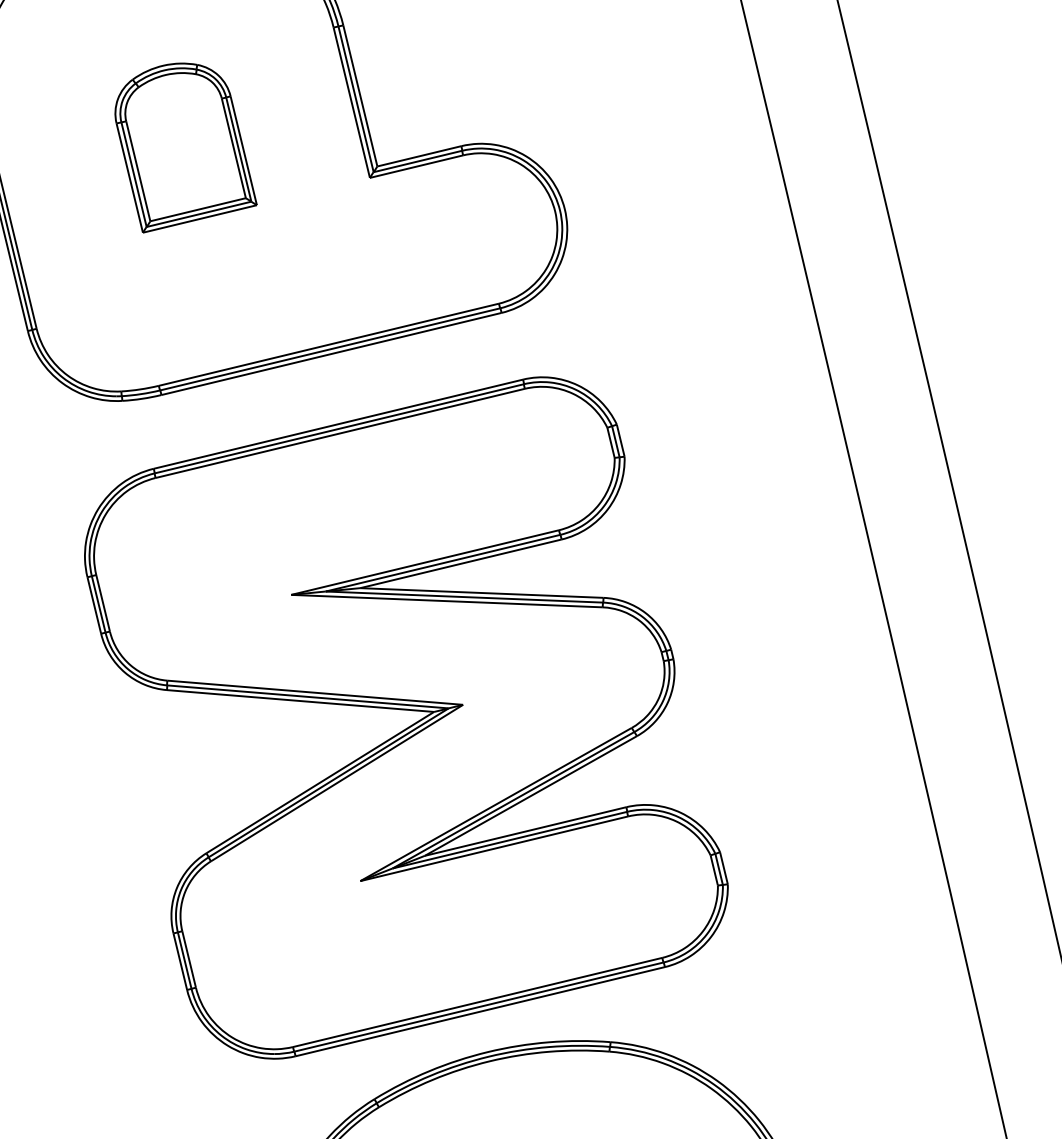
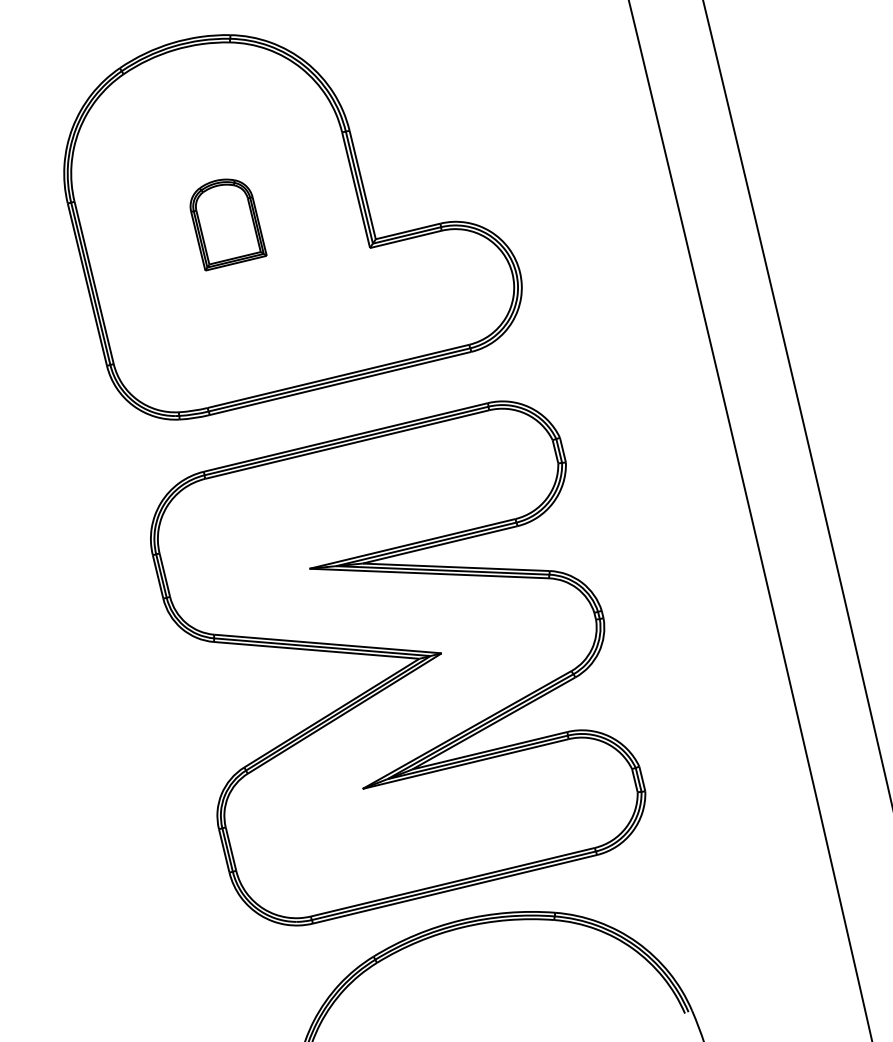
part: (185, 147) -> (228, 224), size x0.7

